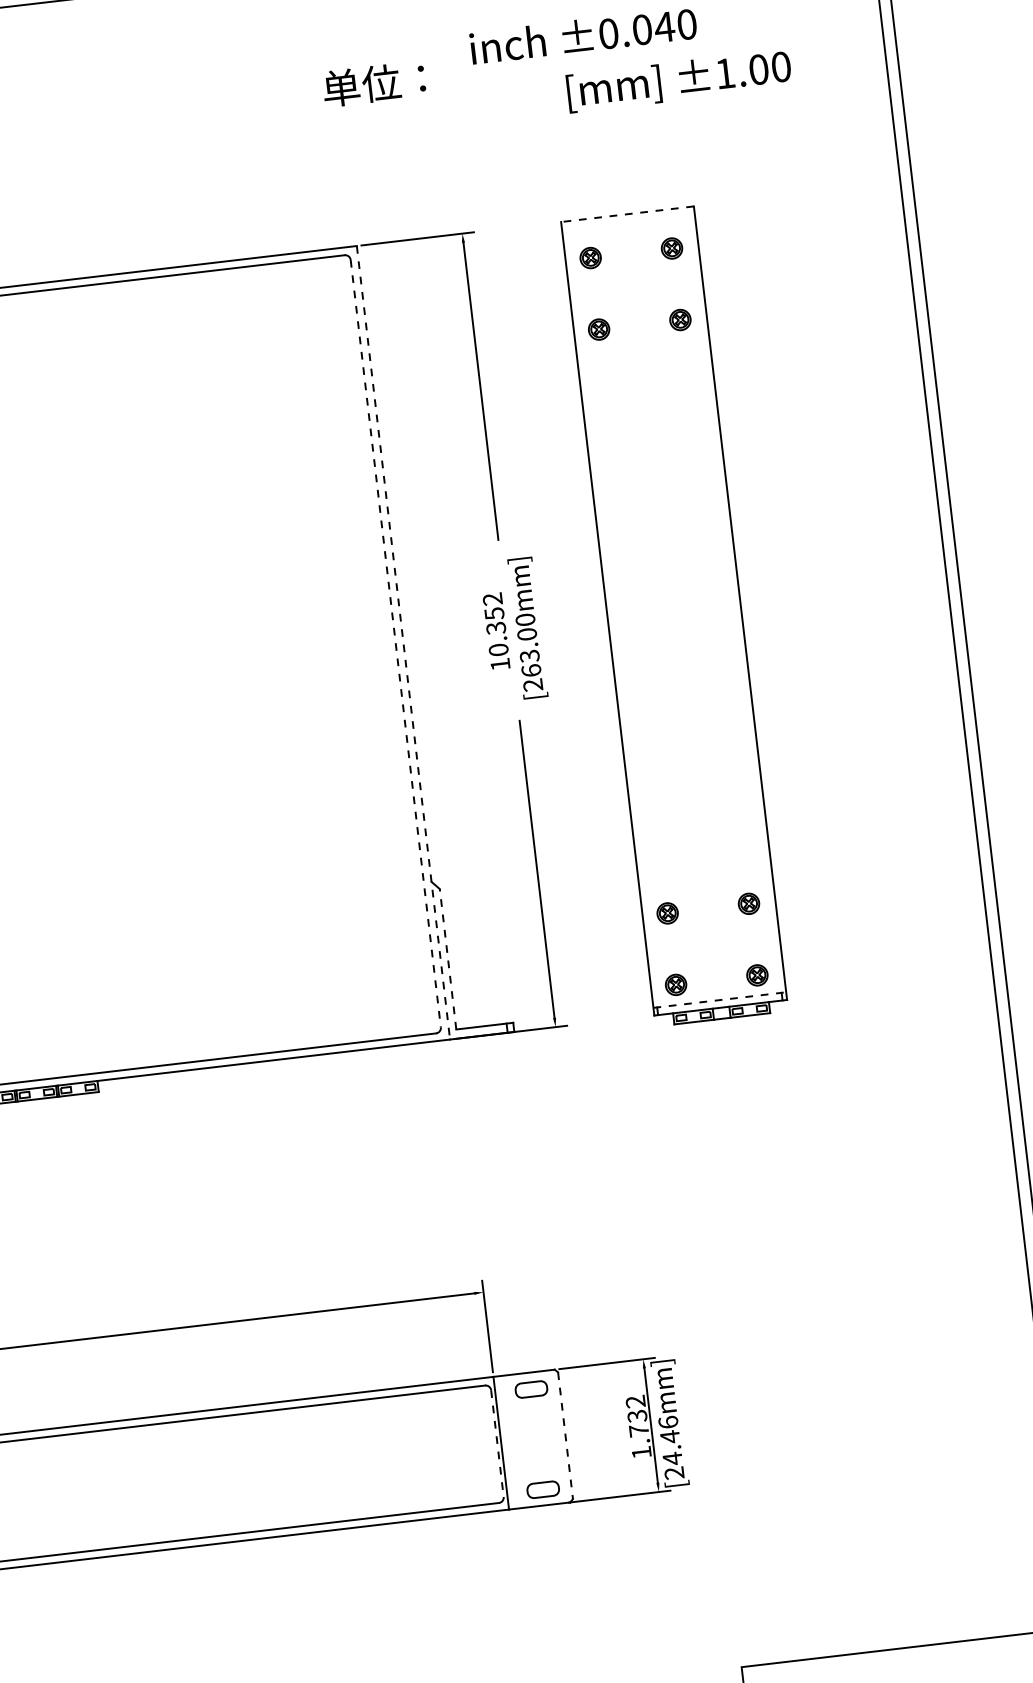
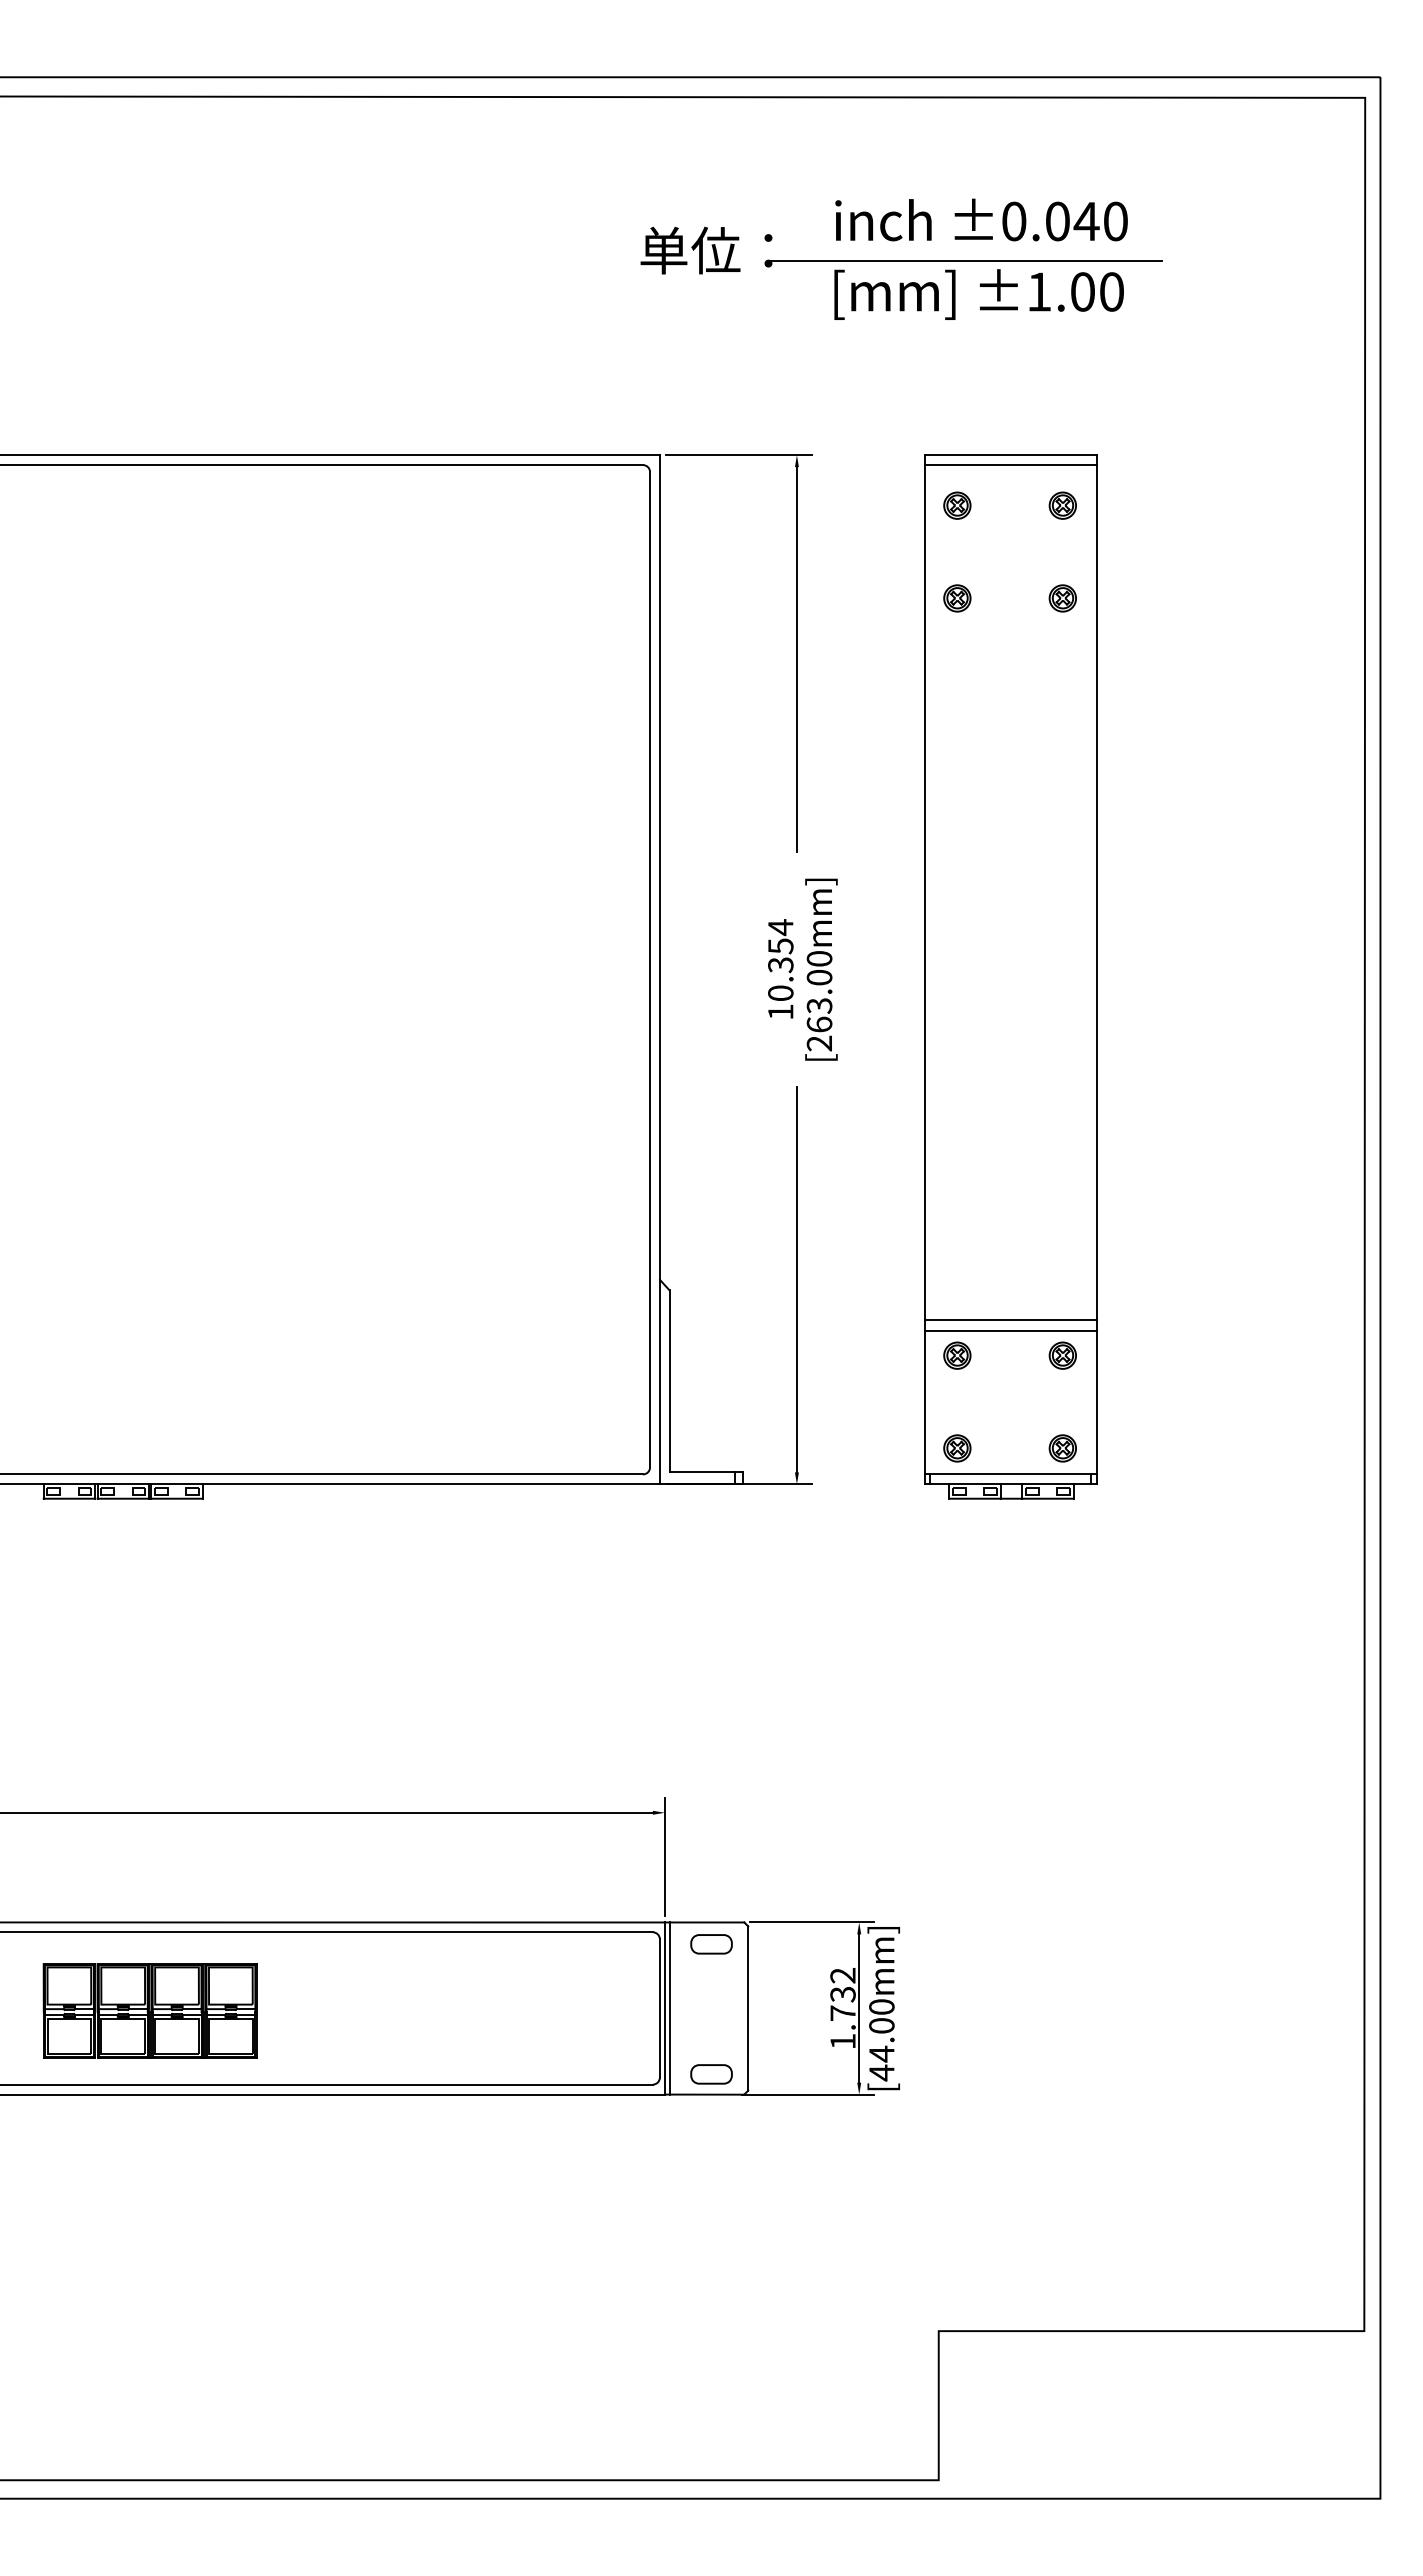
line: (575, 68) -> (966, 261), added
text: (678, 81) -> (978, 294), moved
line: (627, 214) -> (1010, 455), dashed -> solid
line: (628, 222) -> (1010, 465), added
text: (492, 599) -> (780, 927), 10.352 -> 10.354
line: (403, 642) -> (660, 969), dashed -> solid
line: (396, 643) -> (650, 969), dashed -> solid
line: (705, 880) -> (1010, 1319), added
line: (706, 889) -> (1010, 1330), added
line: (447, 958) -> (669, 1380), dashed -> solid
line: (720, 1000) -> (1011, 1474), dashed -> solid
line: (565, 1436) -> (748, 2009), dashed -> solid
line: (504, 1442) -> (669, 2008), added
line: (497, 1443) -> (659, 2008), dashed -> solid
text: (671, 1448) -> (881, 2040), [24.46mm] -> [44.00mm]
part: (104, 1491) -> (149, 2010), added

